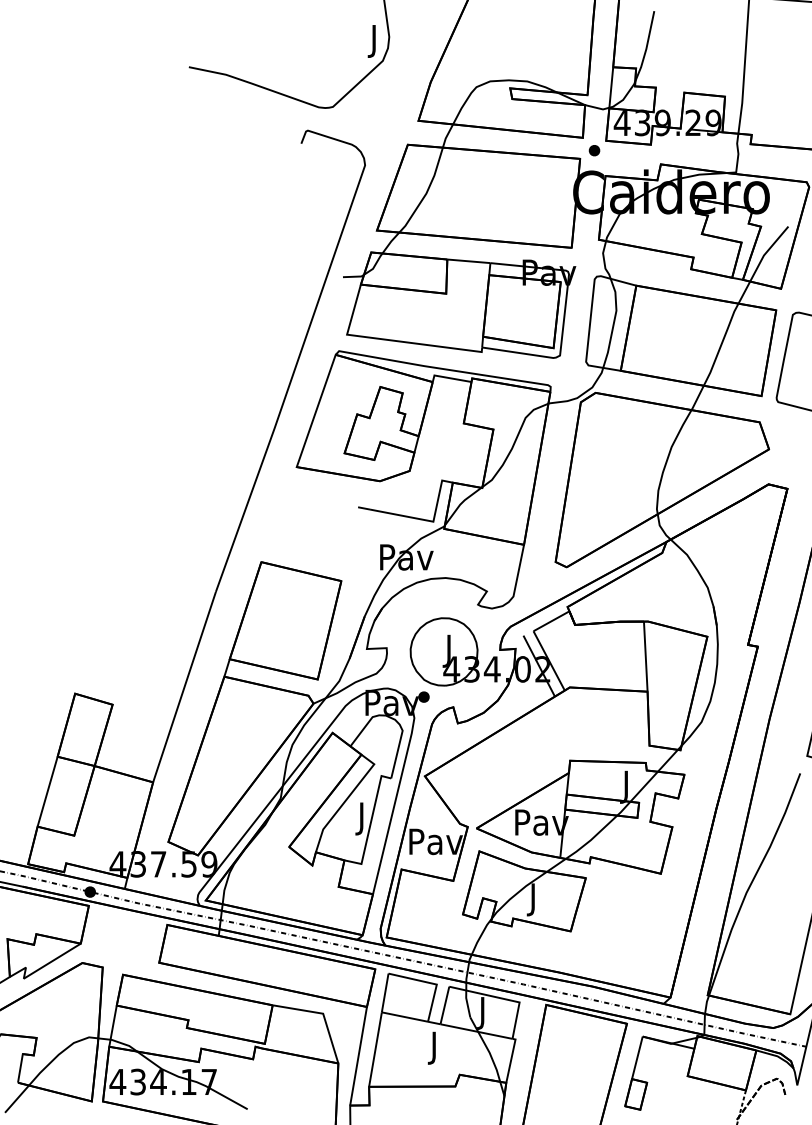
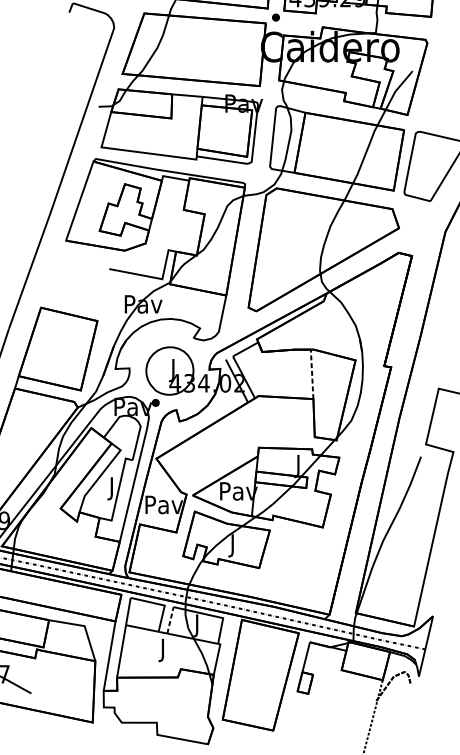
line: (645, 656) -> (311, 374), solid -> dashed
line: (445, 1005) -> (170, 620), solid -> dashed

